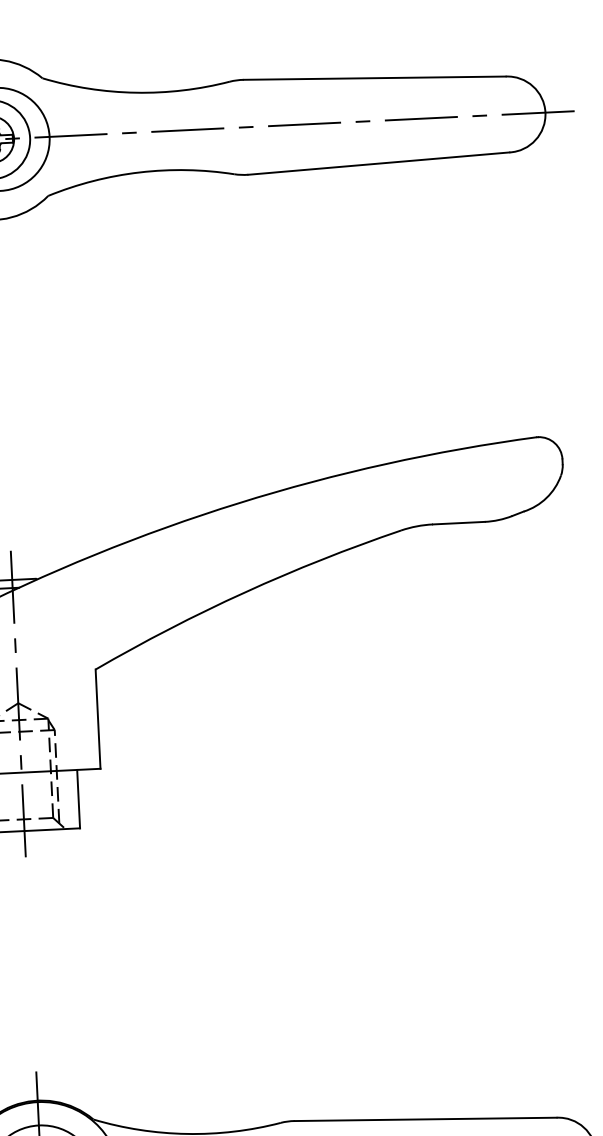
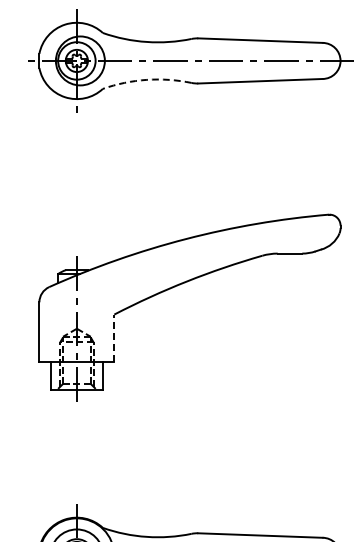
arc: (139, 171) -> (146, 79), solid -> dashed
line: (98, 719) -> (114, 338), solid -> dashed

